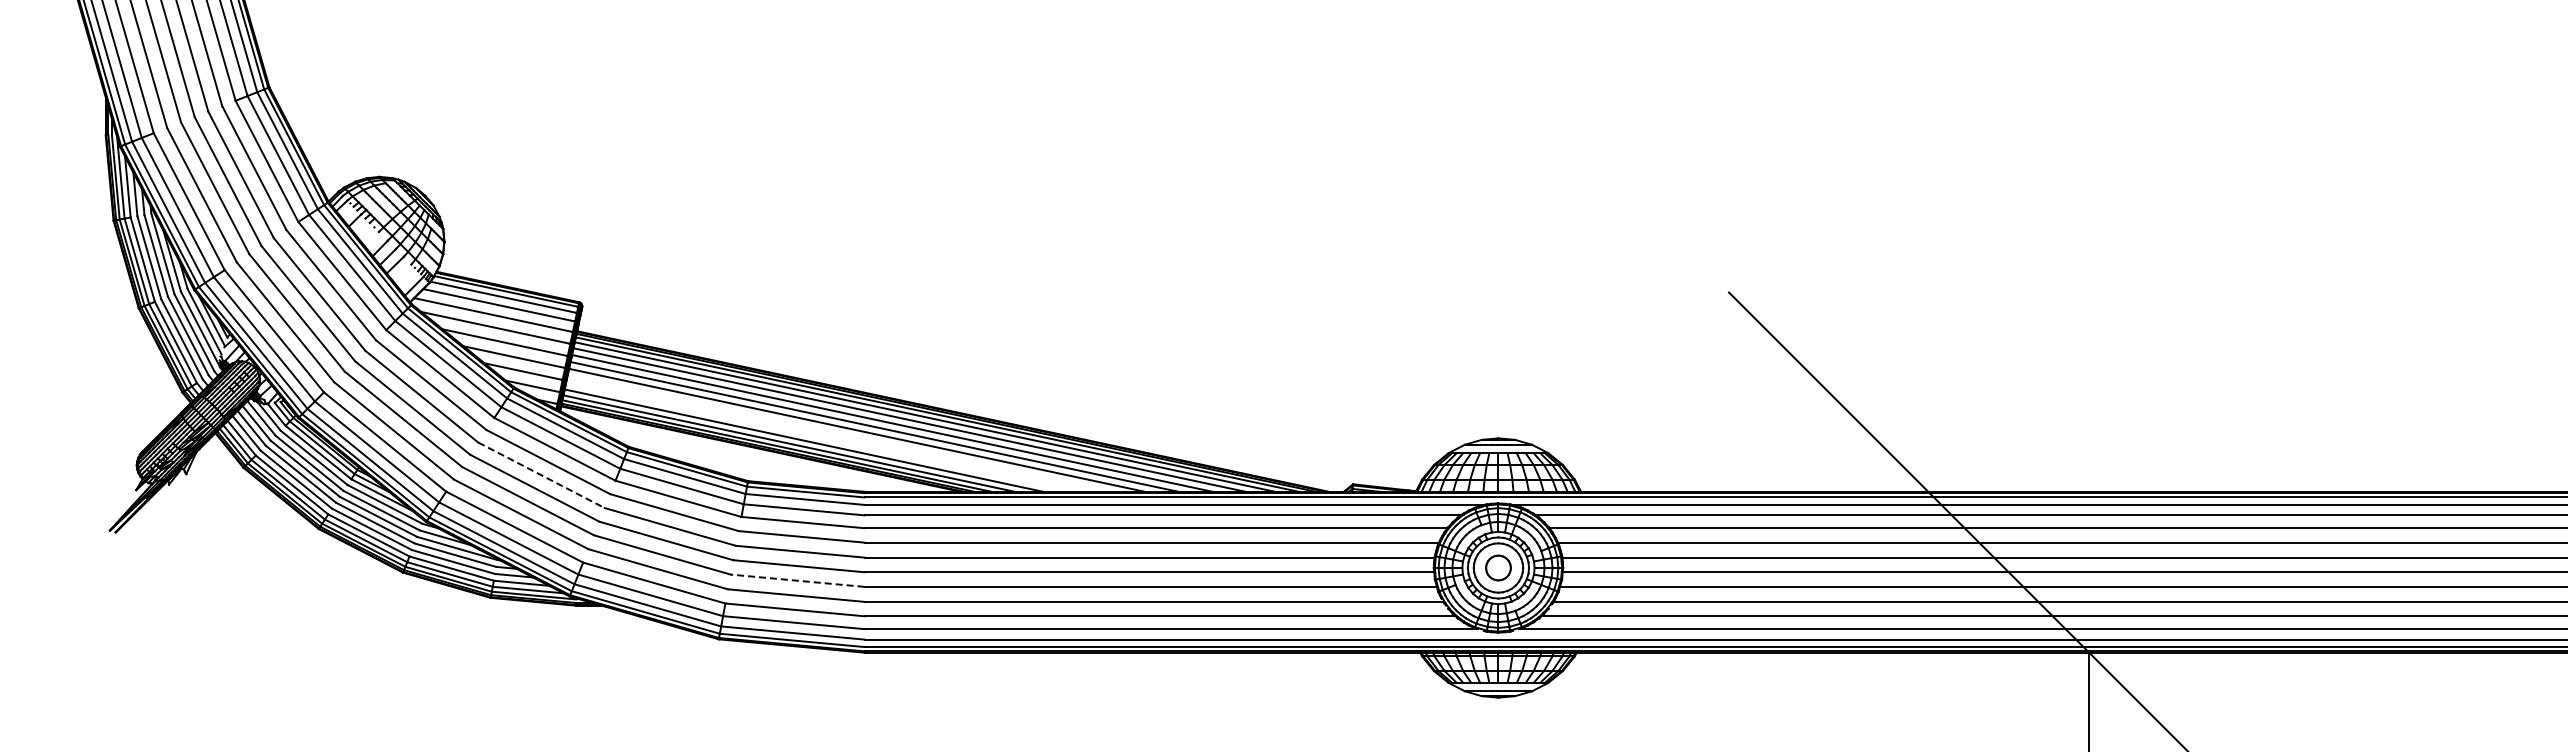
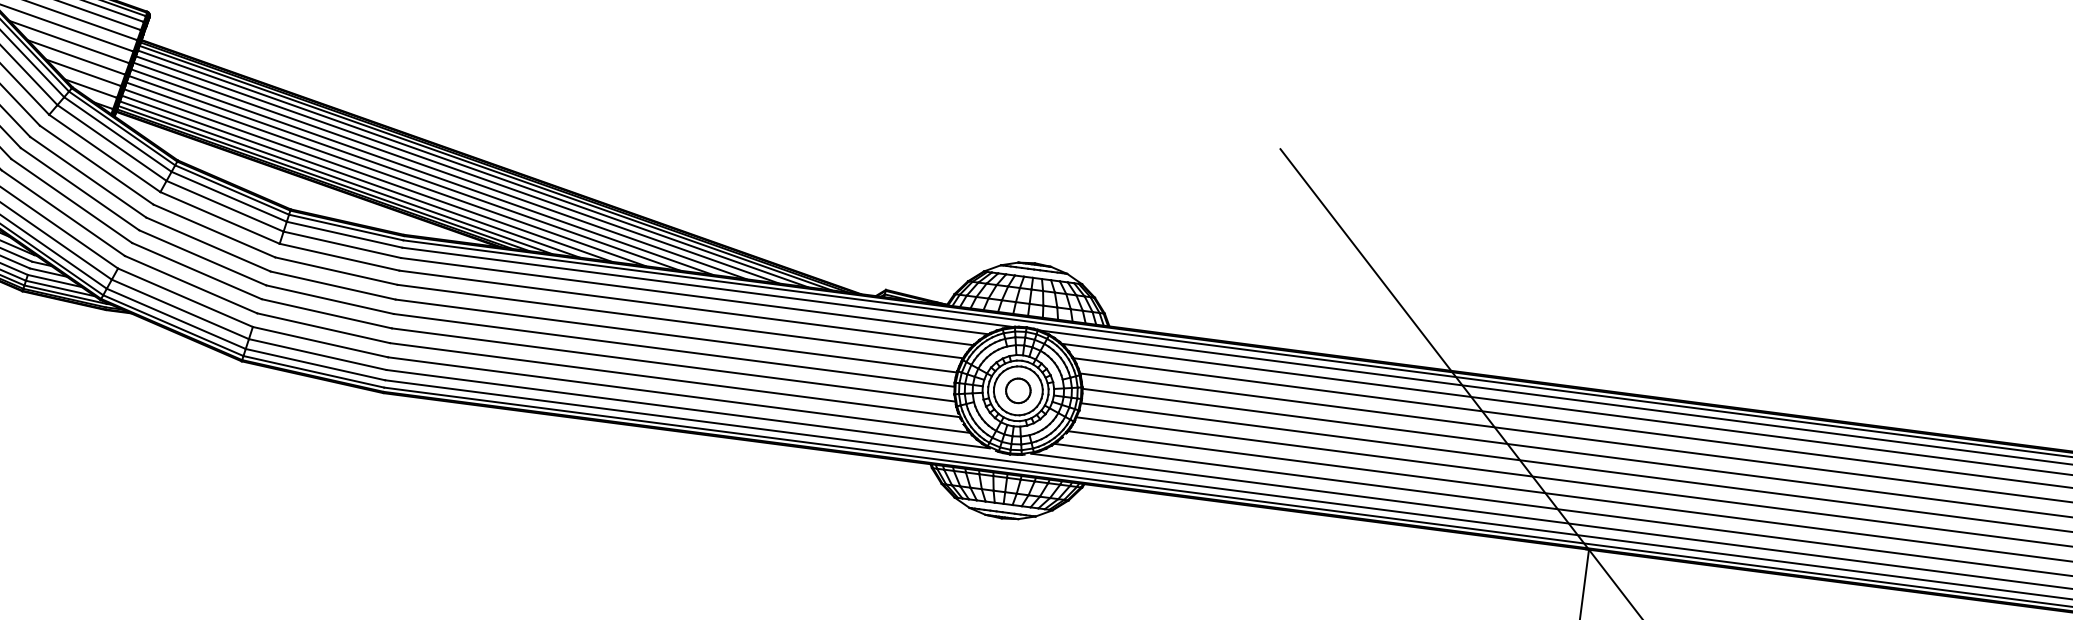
line: (838, 433) -> (385, 174), added
line: (820, 436) -> (367, 174), added
line: (541, 475) -> (88, 177), dashed -> solid
line: (797, 580) -> (326, 313), dashed -> solid

